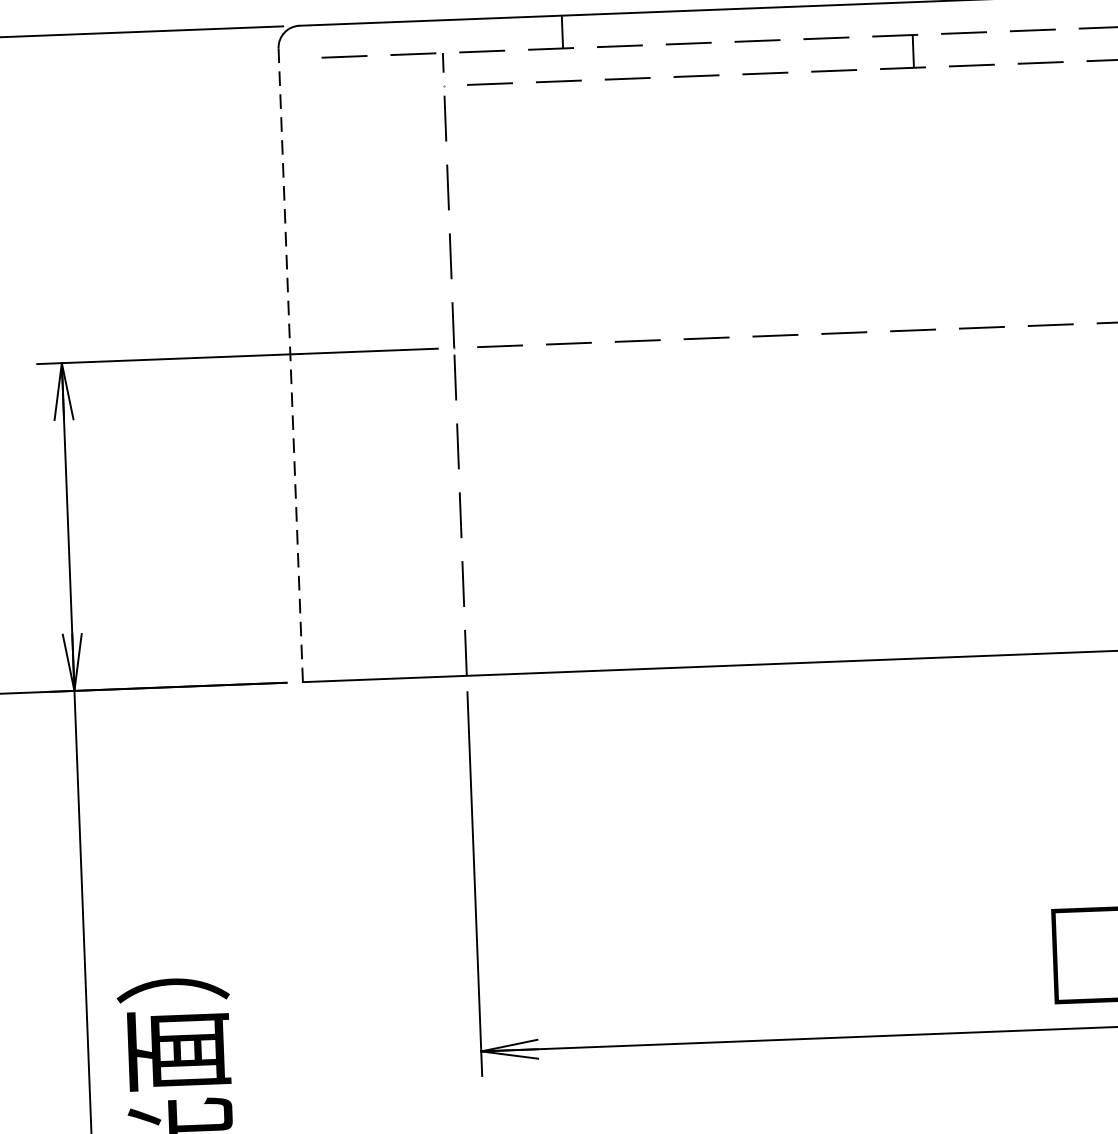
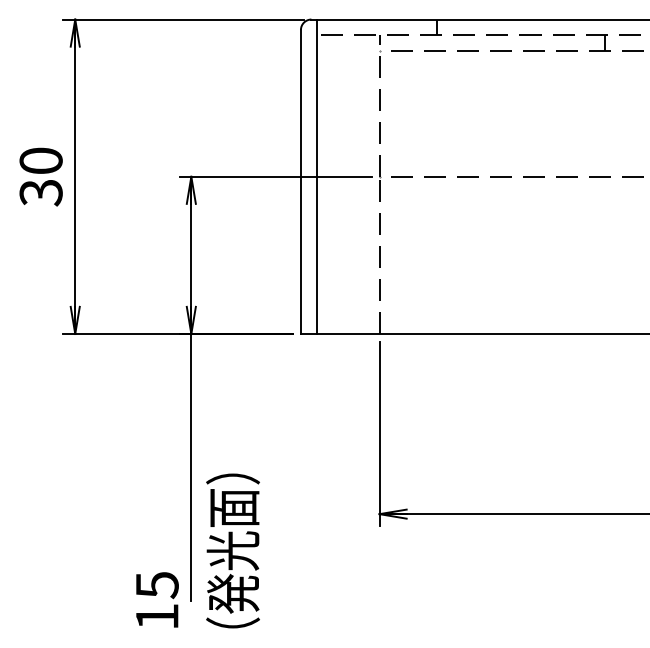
line: (322, 352) -> (316, 176), added
line: (289, 366) -> (300, 182), dashed -> solid

